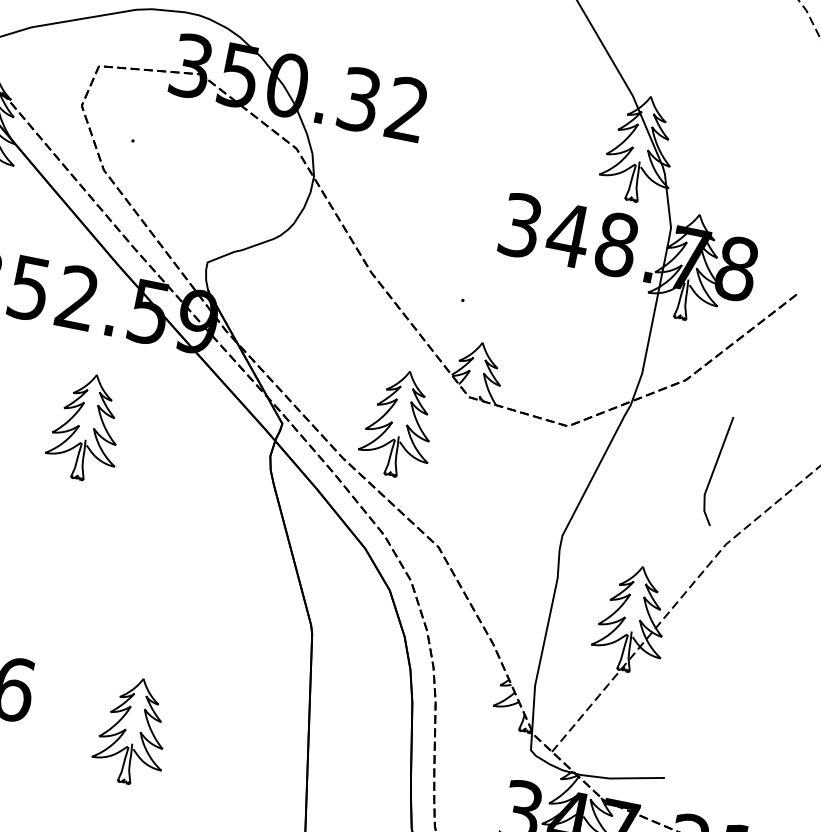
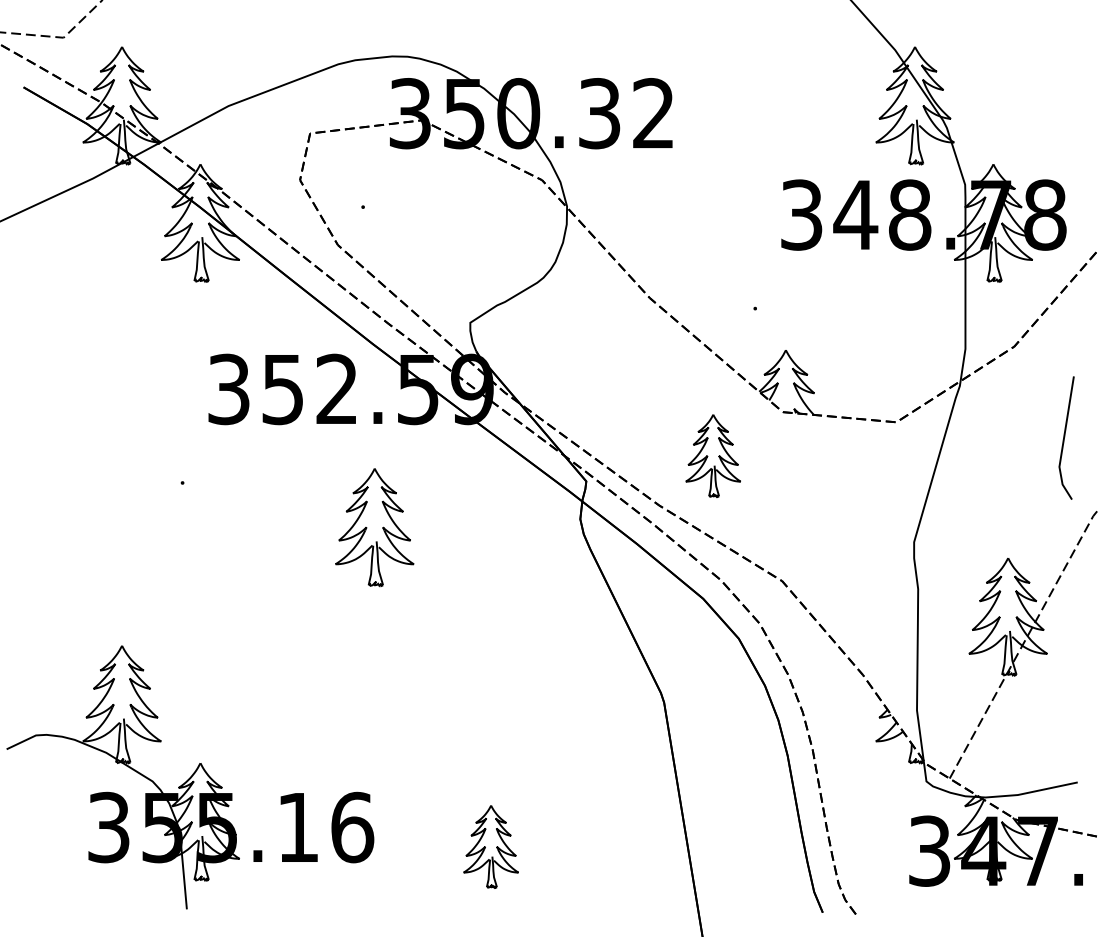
part: (398, 423) -> (712, 455), size x0.7
part: (132, 730) -> (490, 846), size x0.7

